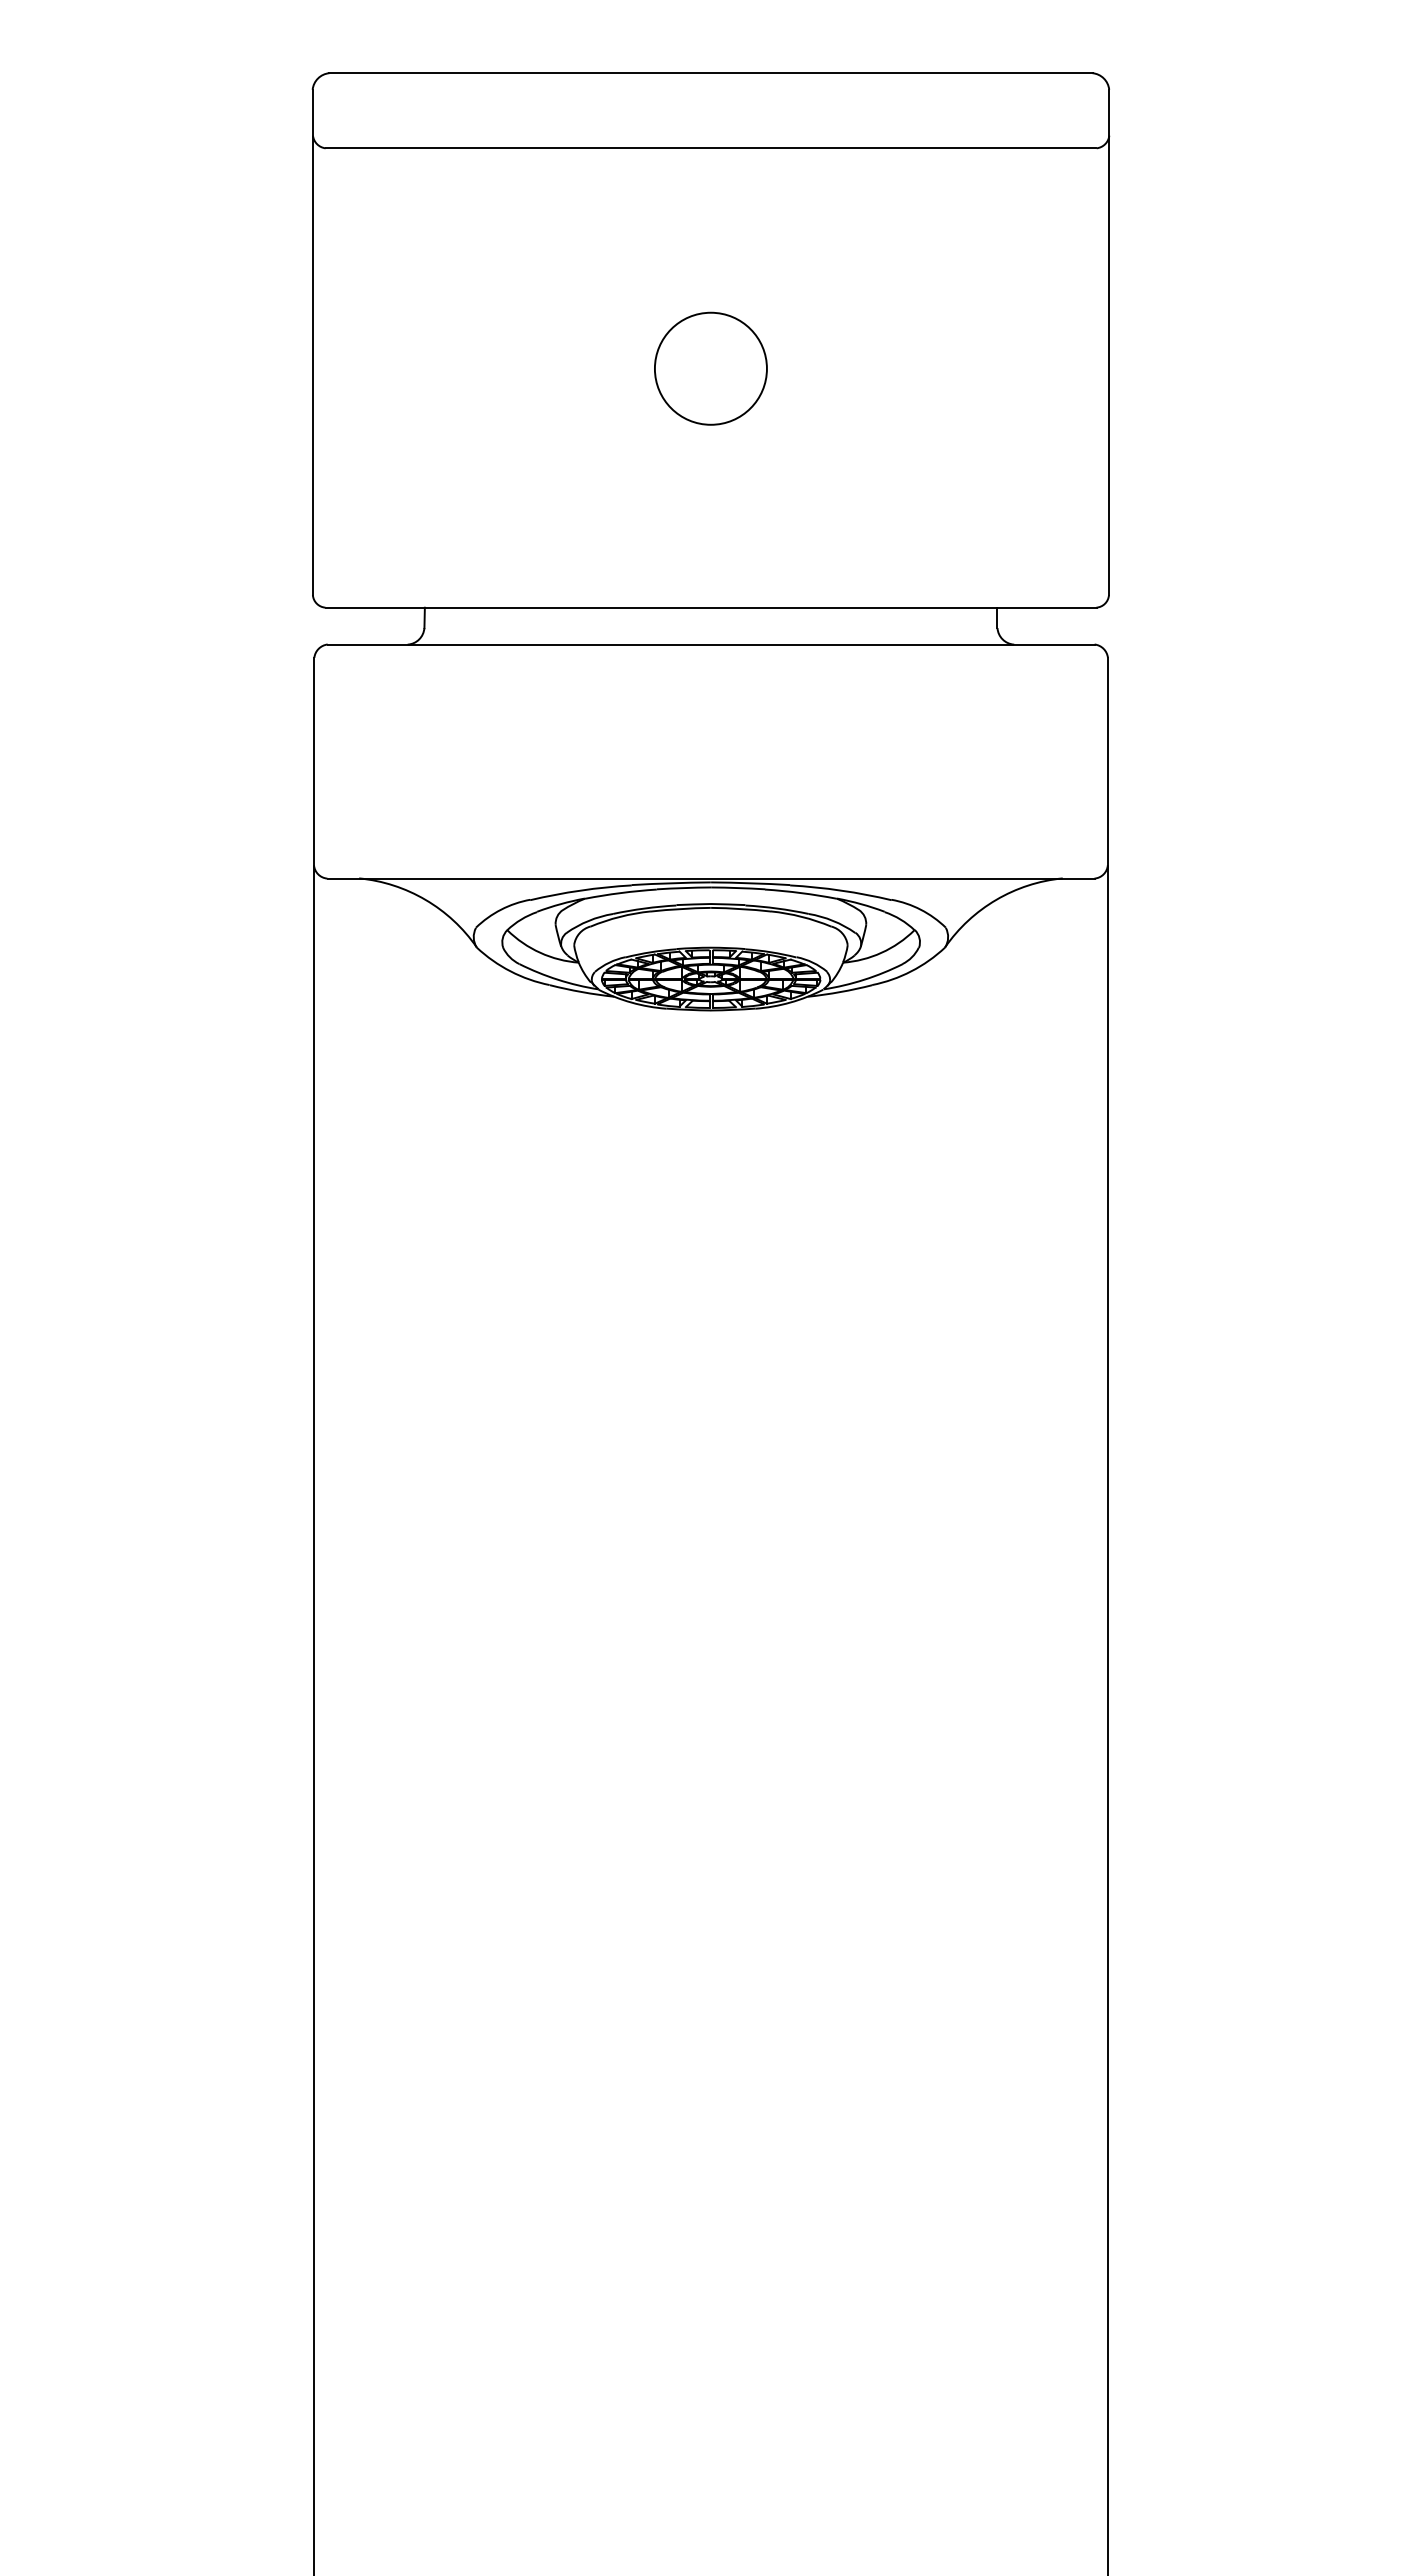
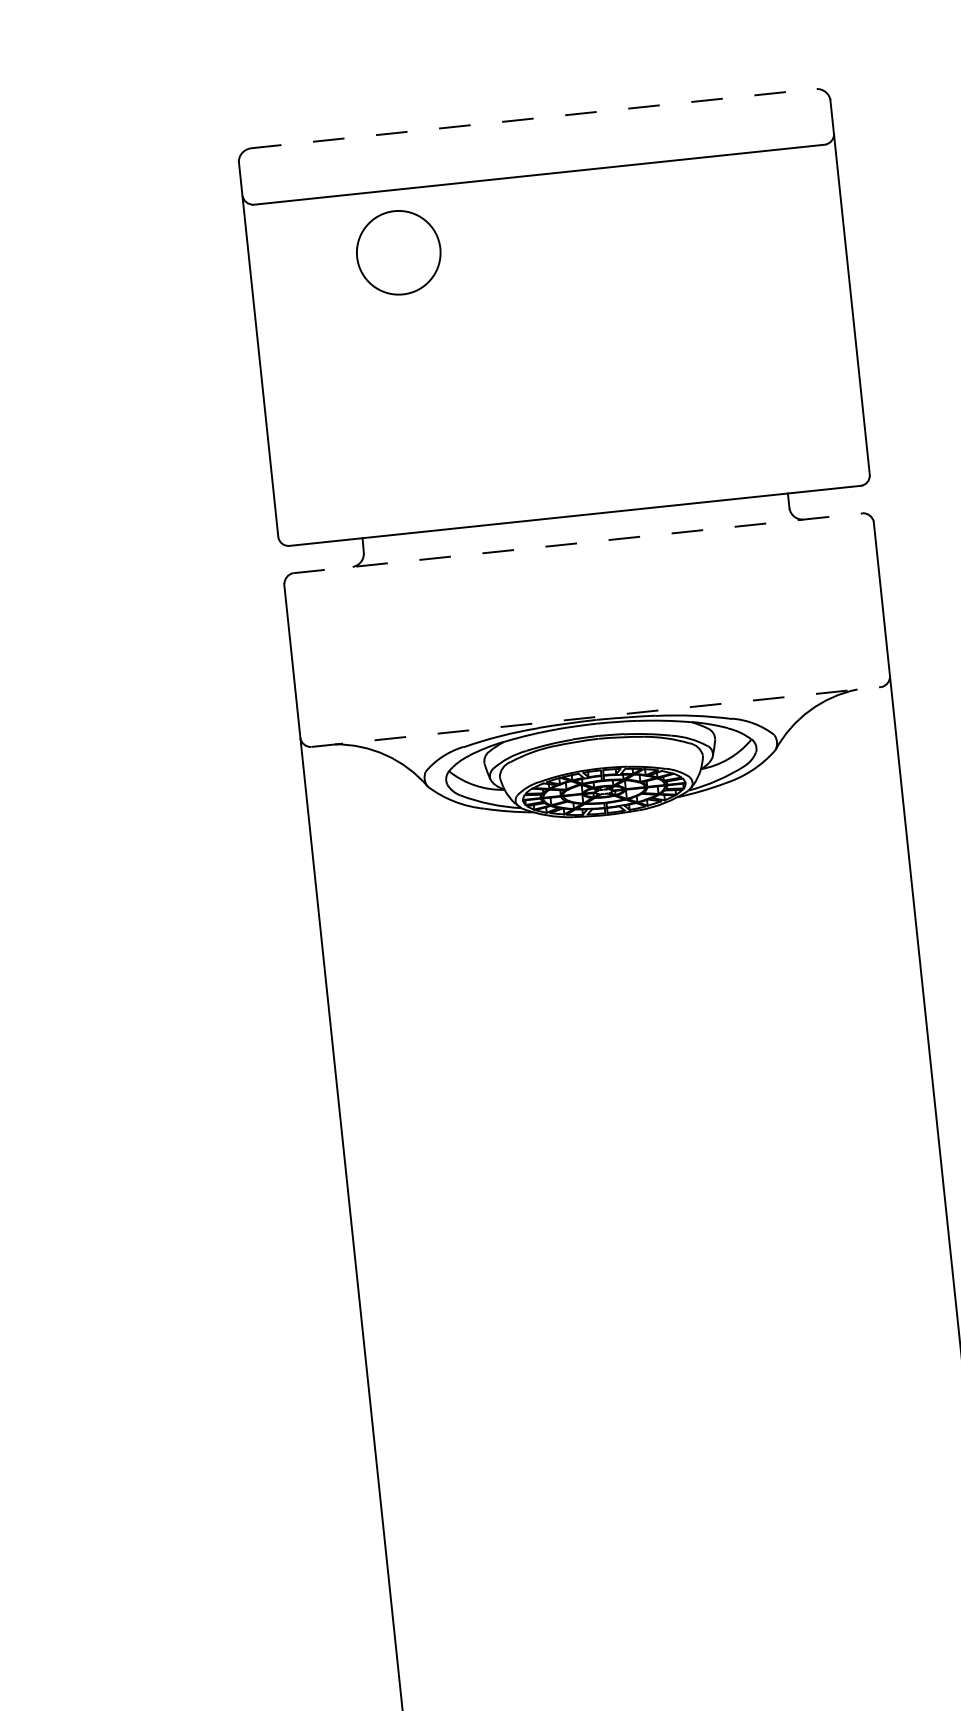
line: (710, 72) -> (532, 118), solid -> dashed
circle: (710, 368) -> (398, 252), moved
line: (711, 644) -> (578, 543), solid -> dashed
line: (711, 878) -> (596, 716), solid -> dashed

